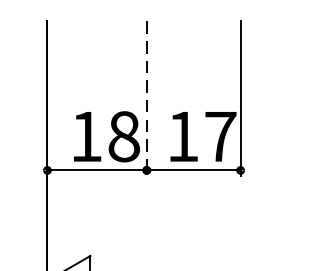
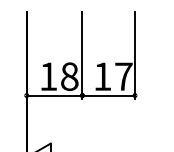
line: (146, 98) -> (82, 55), dashed -> solid

